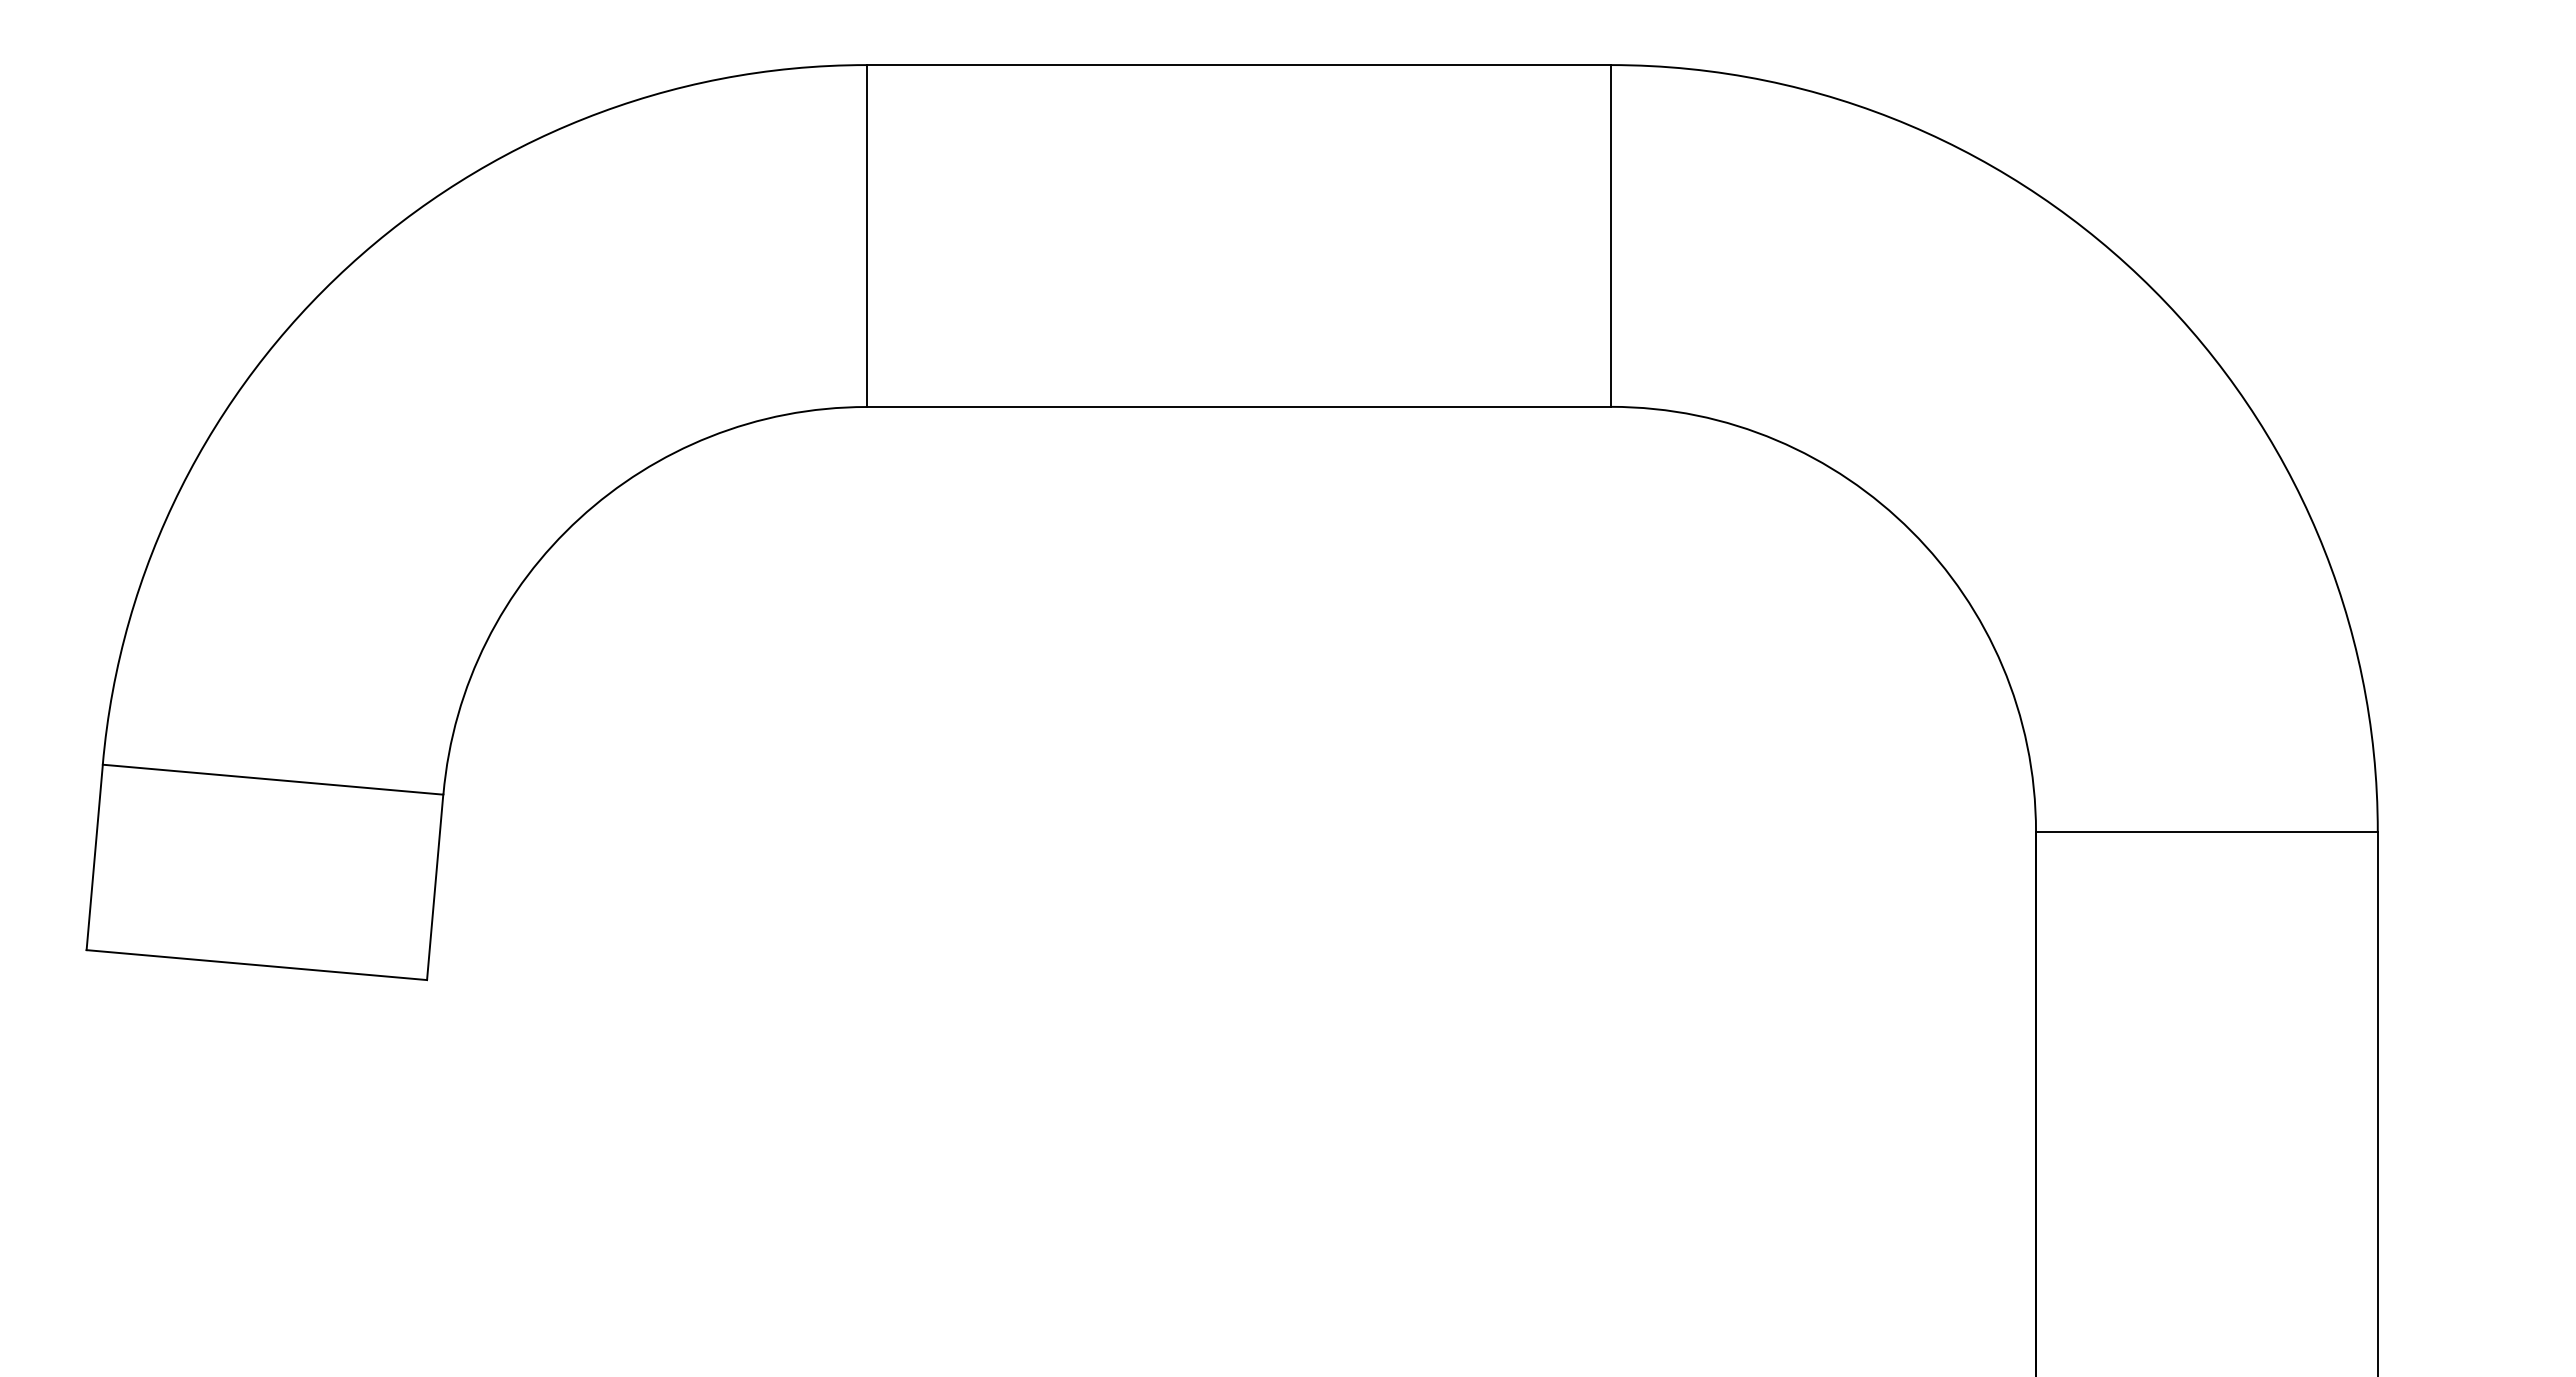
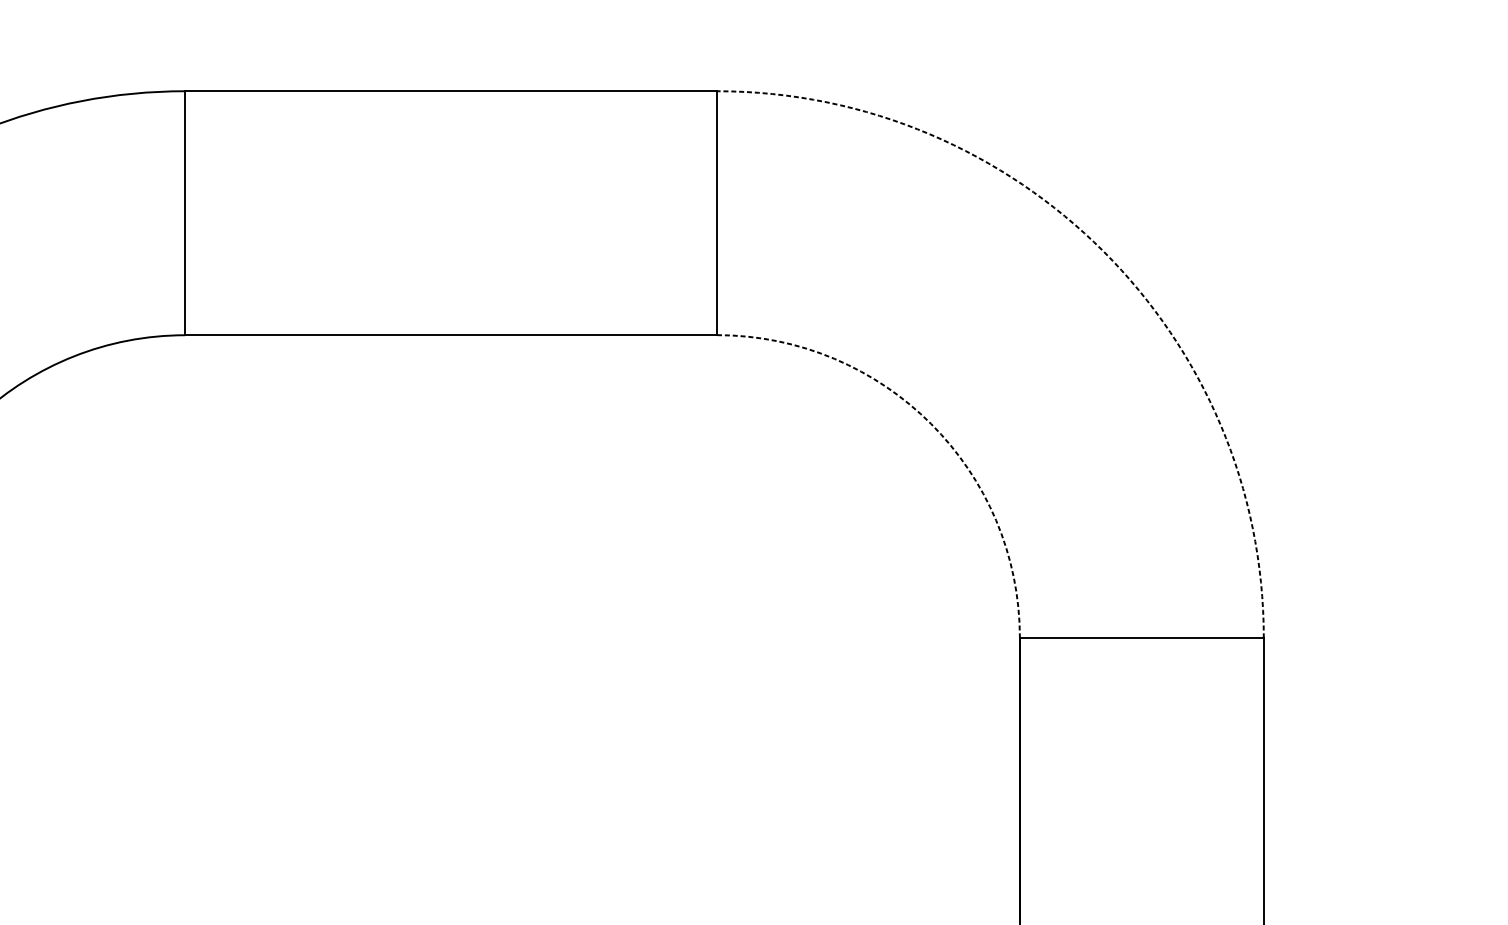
arc: (2153, 289) -> (1103, 251), solid -> dashed
arc: (1911, 531) -> (931, 424), solid -> dashed

